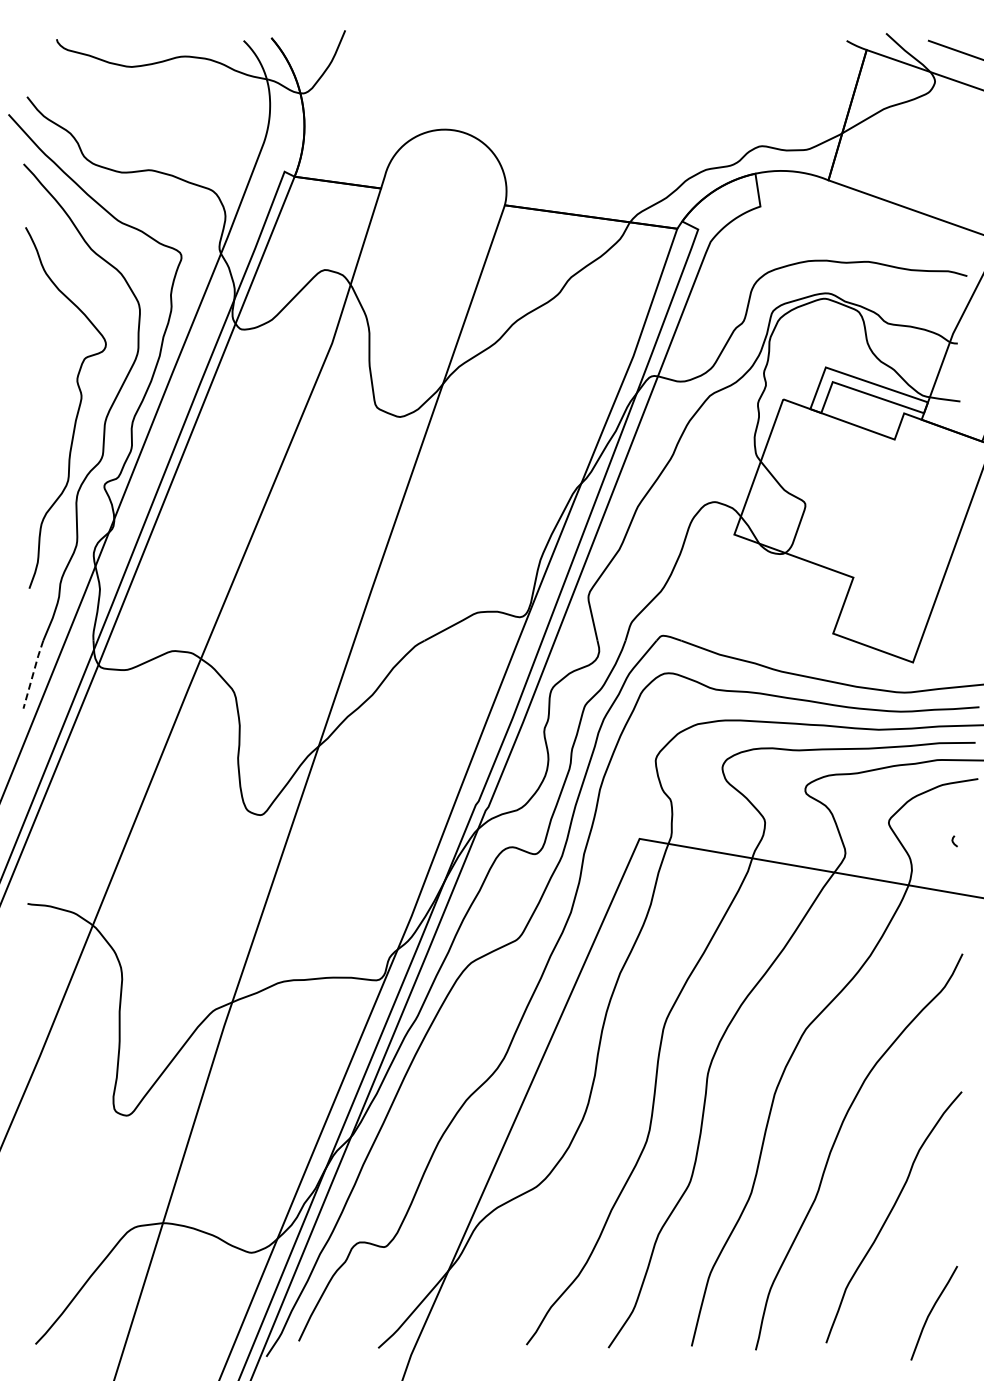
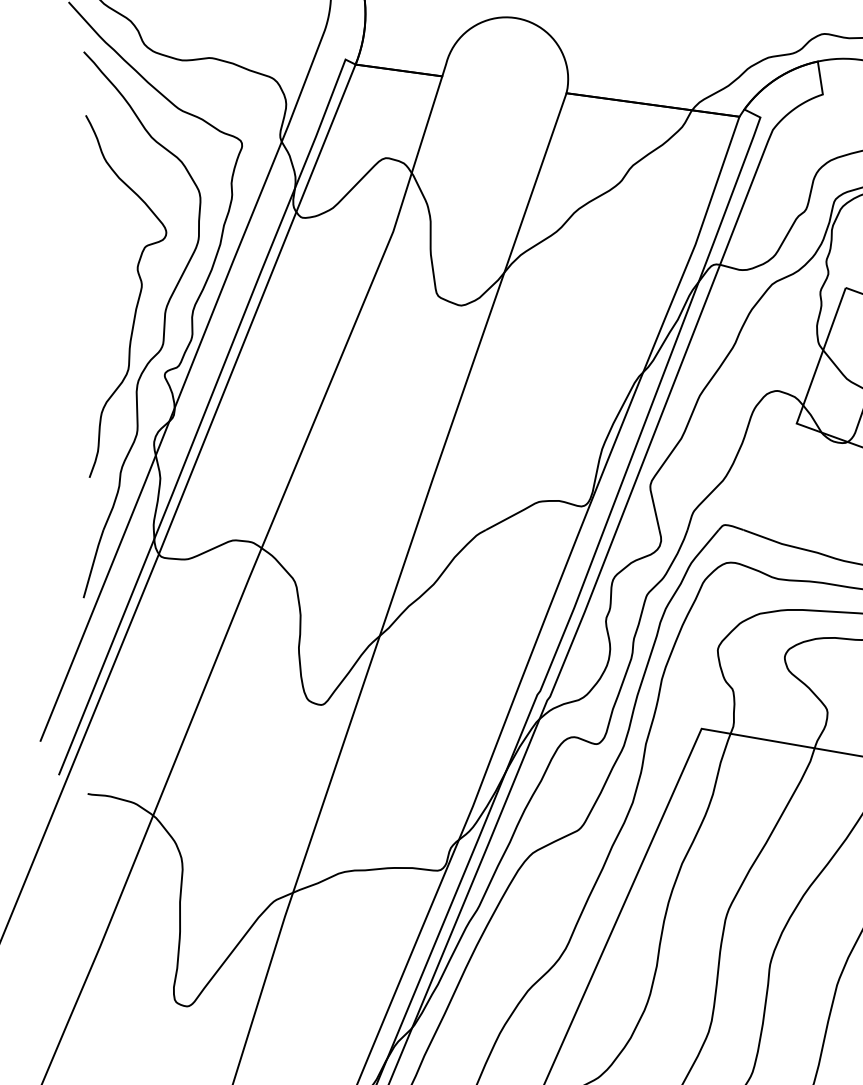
line: (33, 674) -> (93, 563), dashed -> solid

